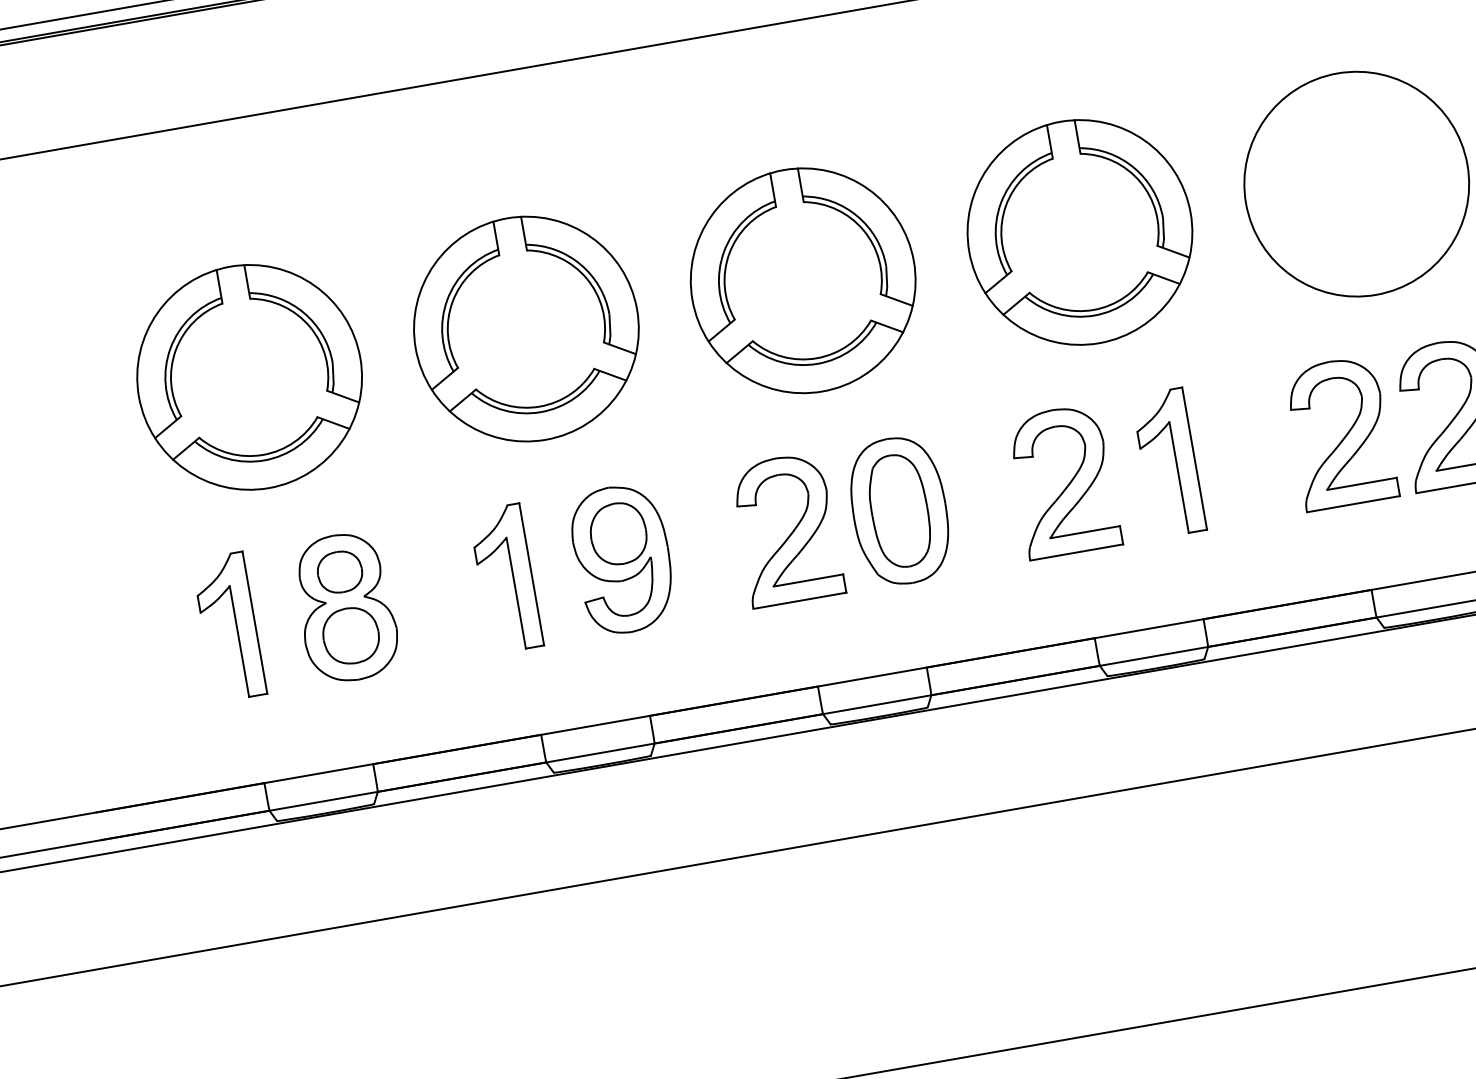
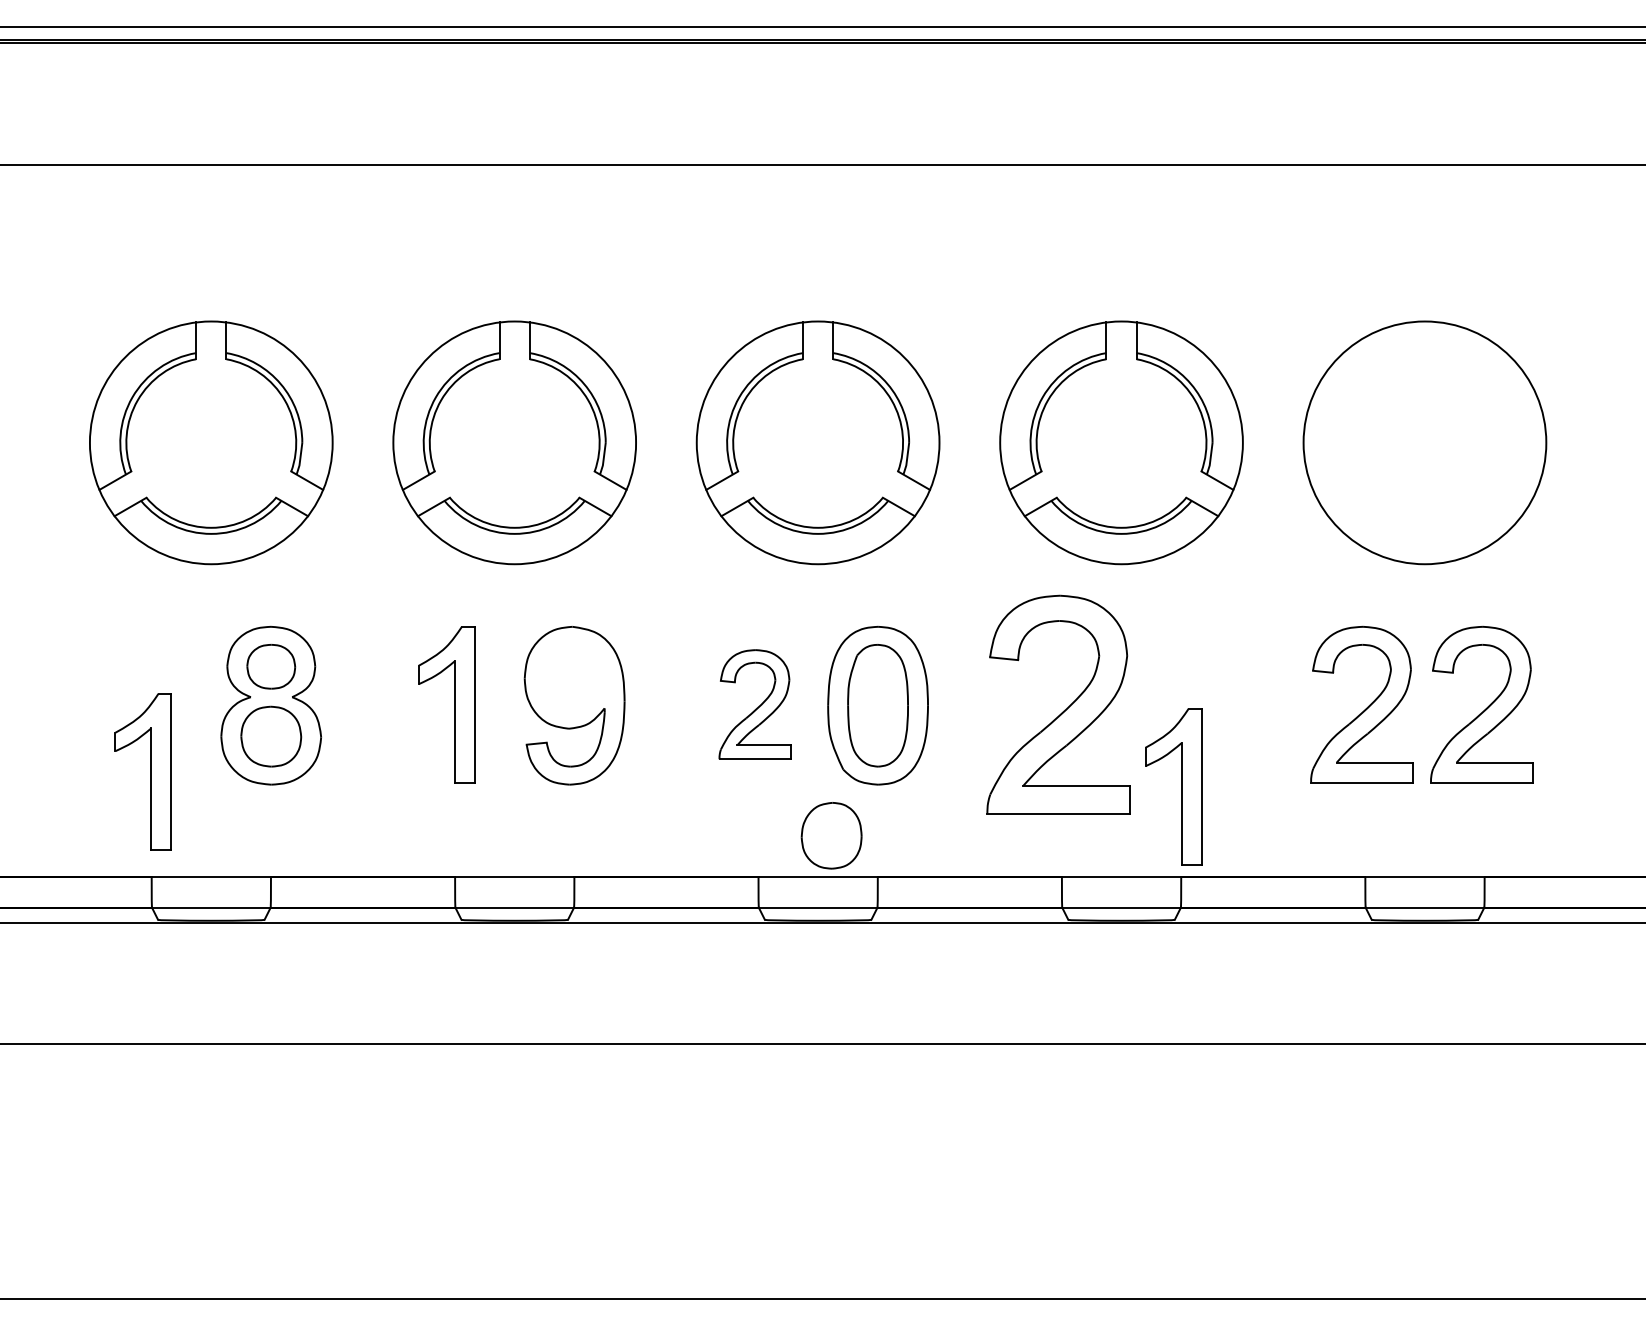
part: (1176, 461) -> (1181, 786), moved
part: (1064, 481) -> (1058, 704), size x1.4
part: (786, 529) -> (754, 704), size x0.7
part: (618, 533) -> (831, 835), moved
part: (235, 625) -> (150, 771), moved

